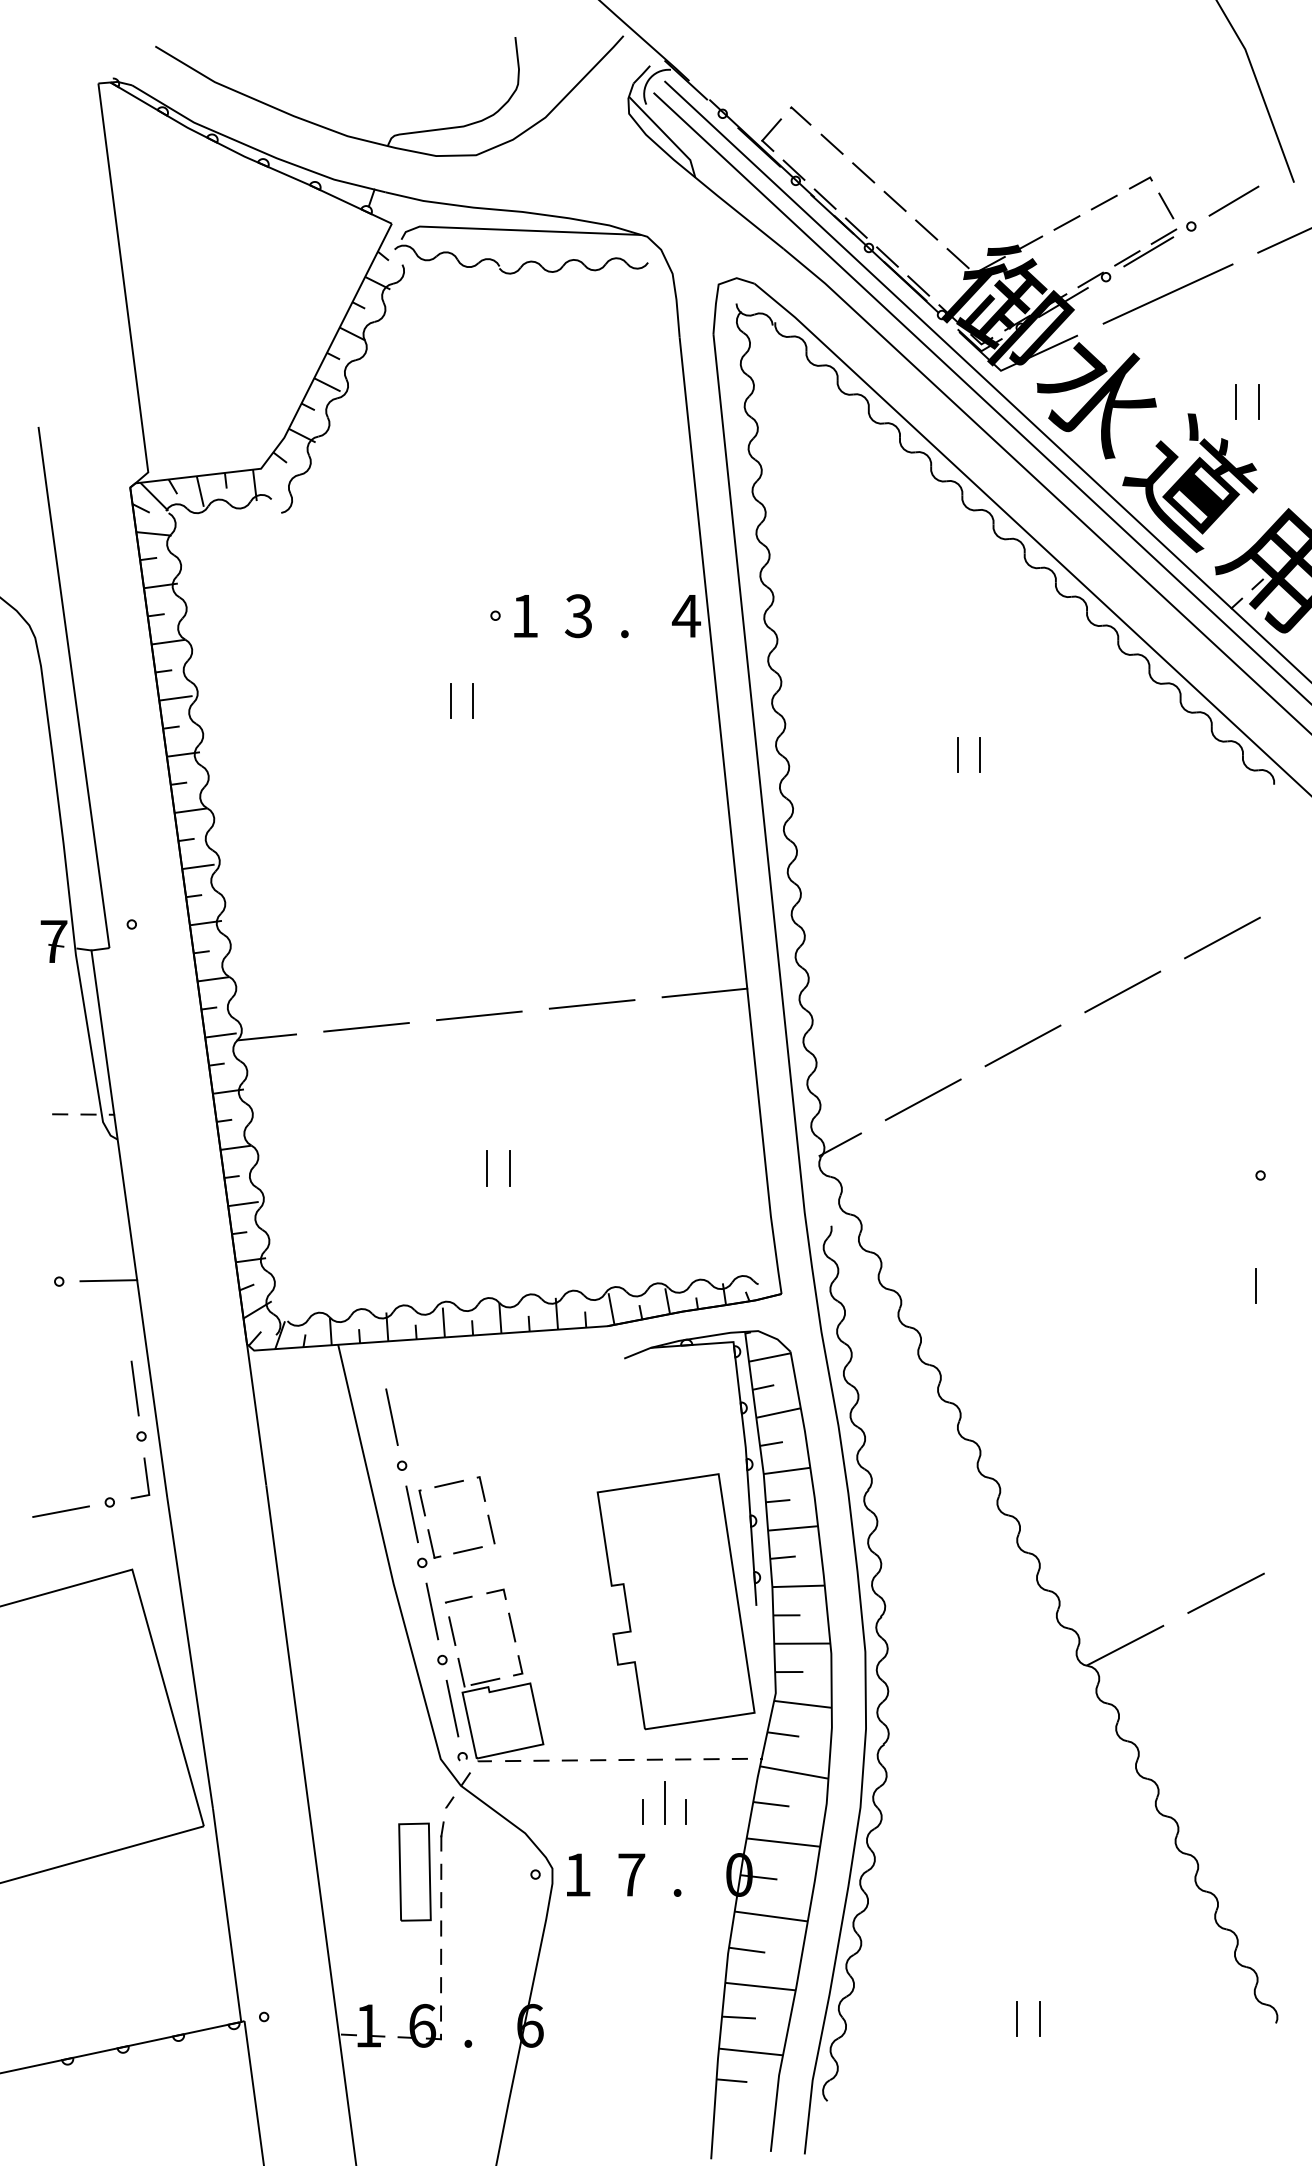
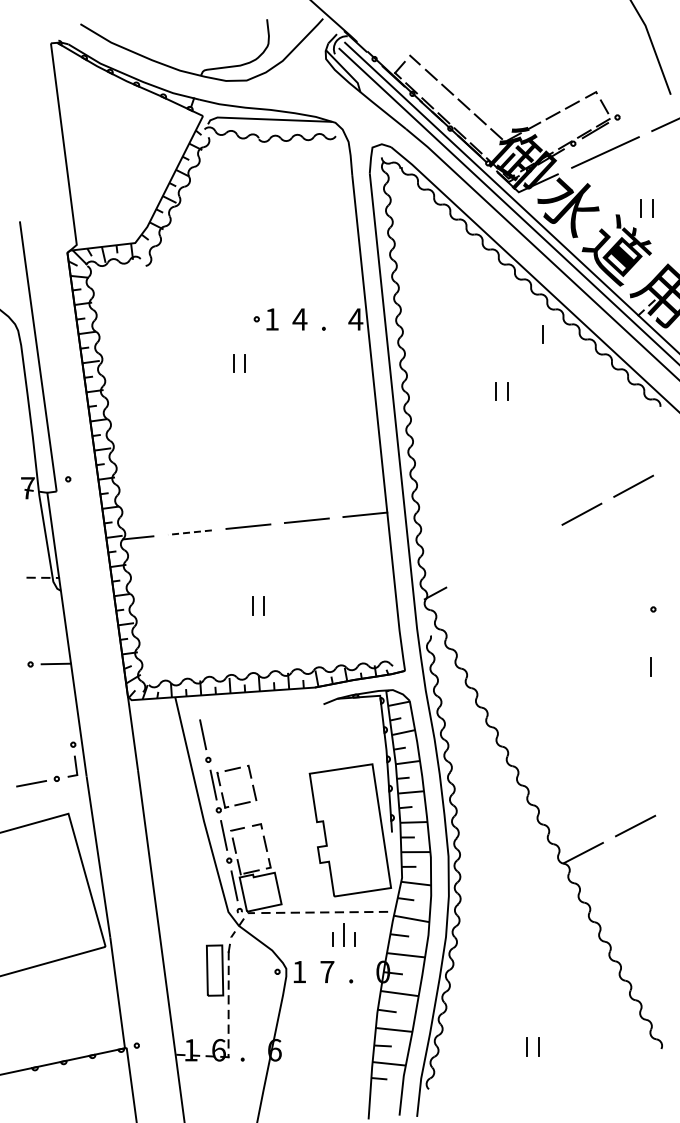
line: (1233, 199) -> (639, 103), removed
text: (577, 616) -> (299, 319), 3 -> 4
line: (1046, 645) -> (542, 334), added
line: (365, 1027) -> (189, 532), solid -> dashed
line: (1021, 1044) -> (529, 541), removed
line: (923, 1098) -> (478, 569), removed
line: (134, 1387) -> (69, 719), removed

